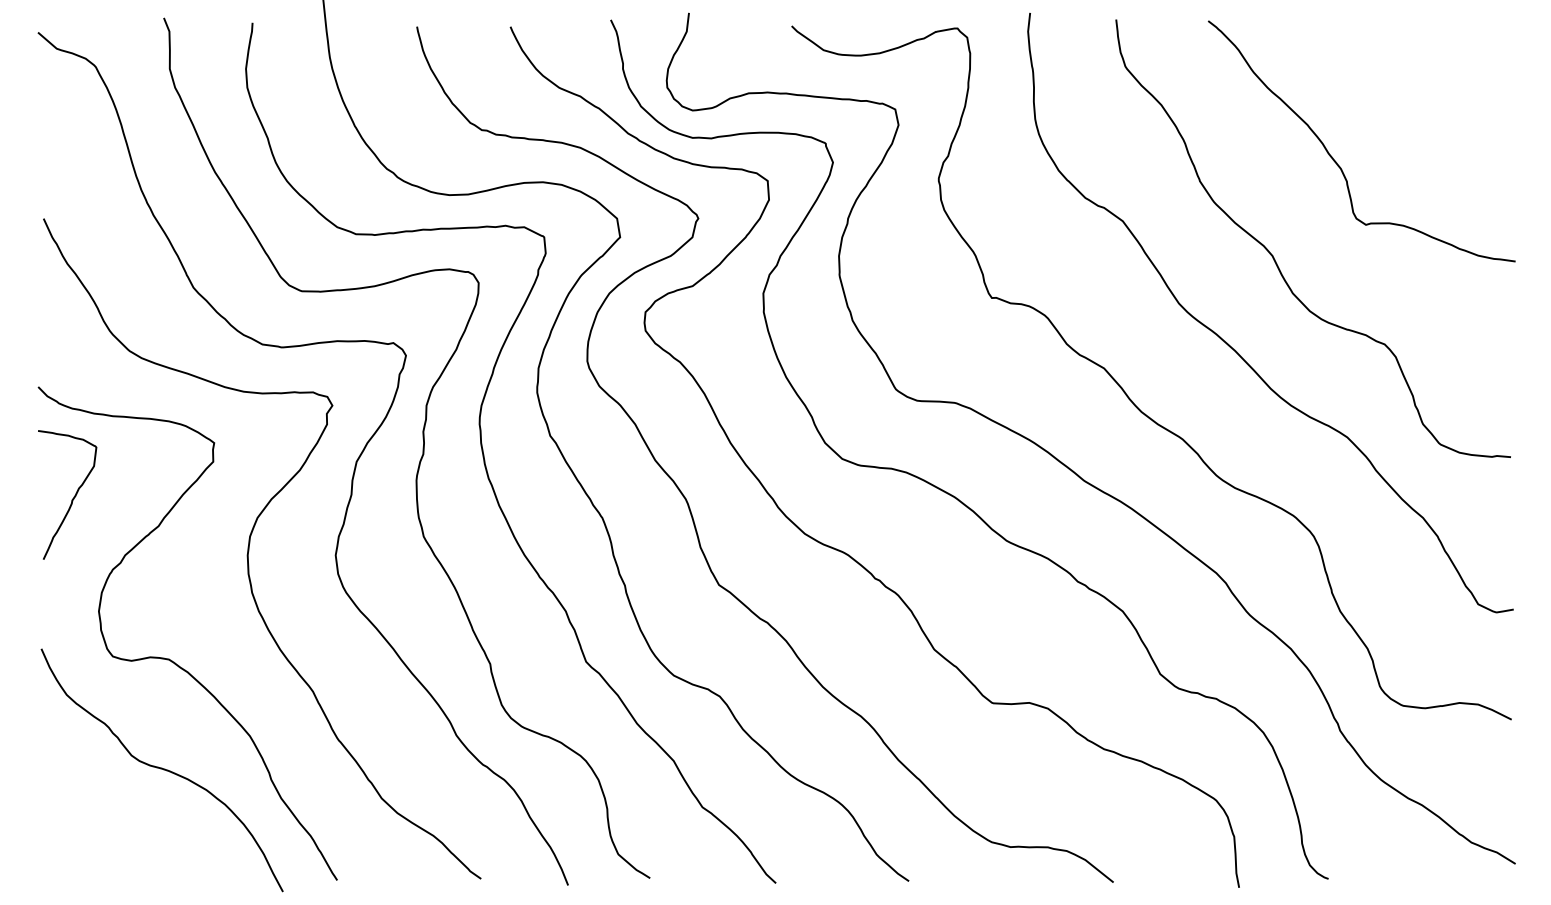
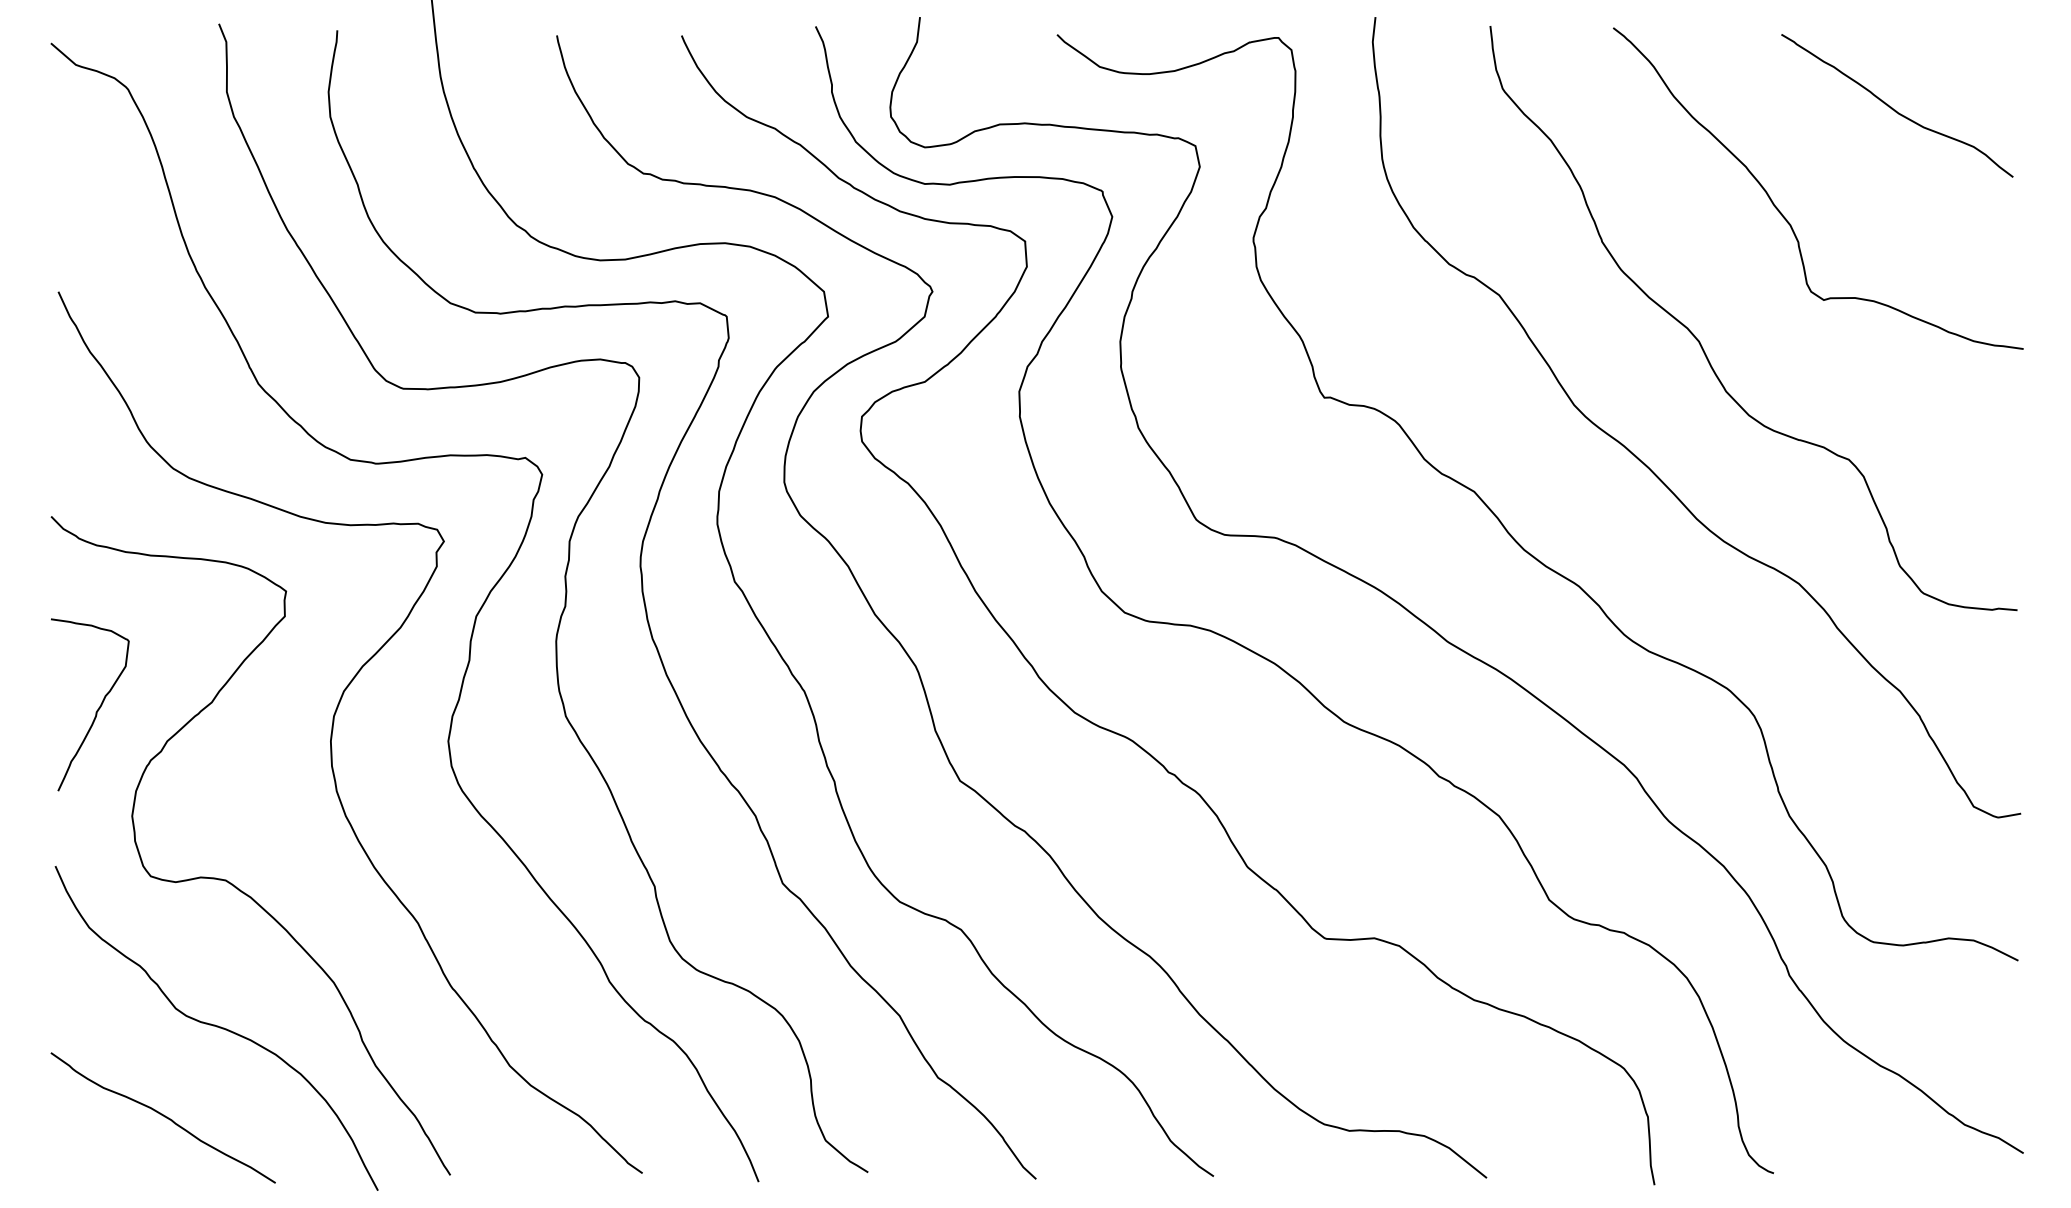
curve: (1420, 82) -> (1896, 110), added
curve: (73, 496) -> (98, 706), moved
curve: (121, 836) -> (162, 1116), added

